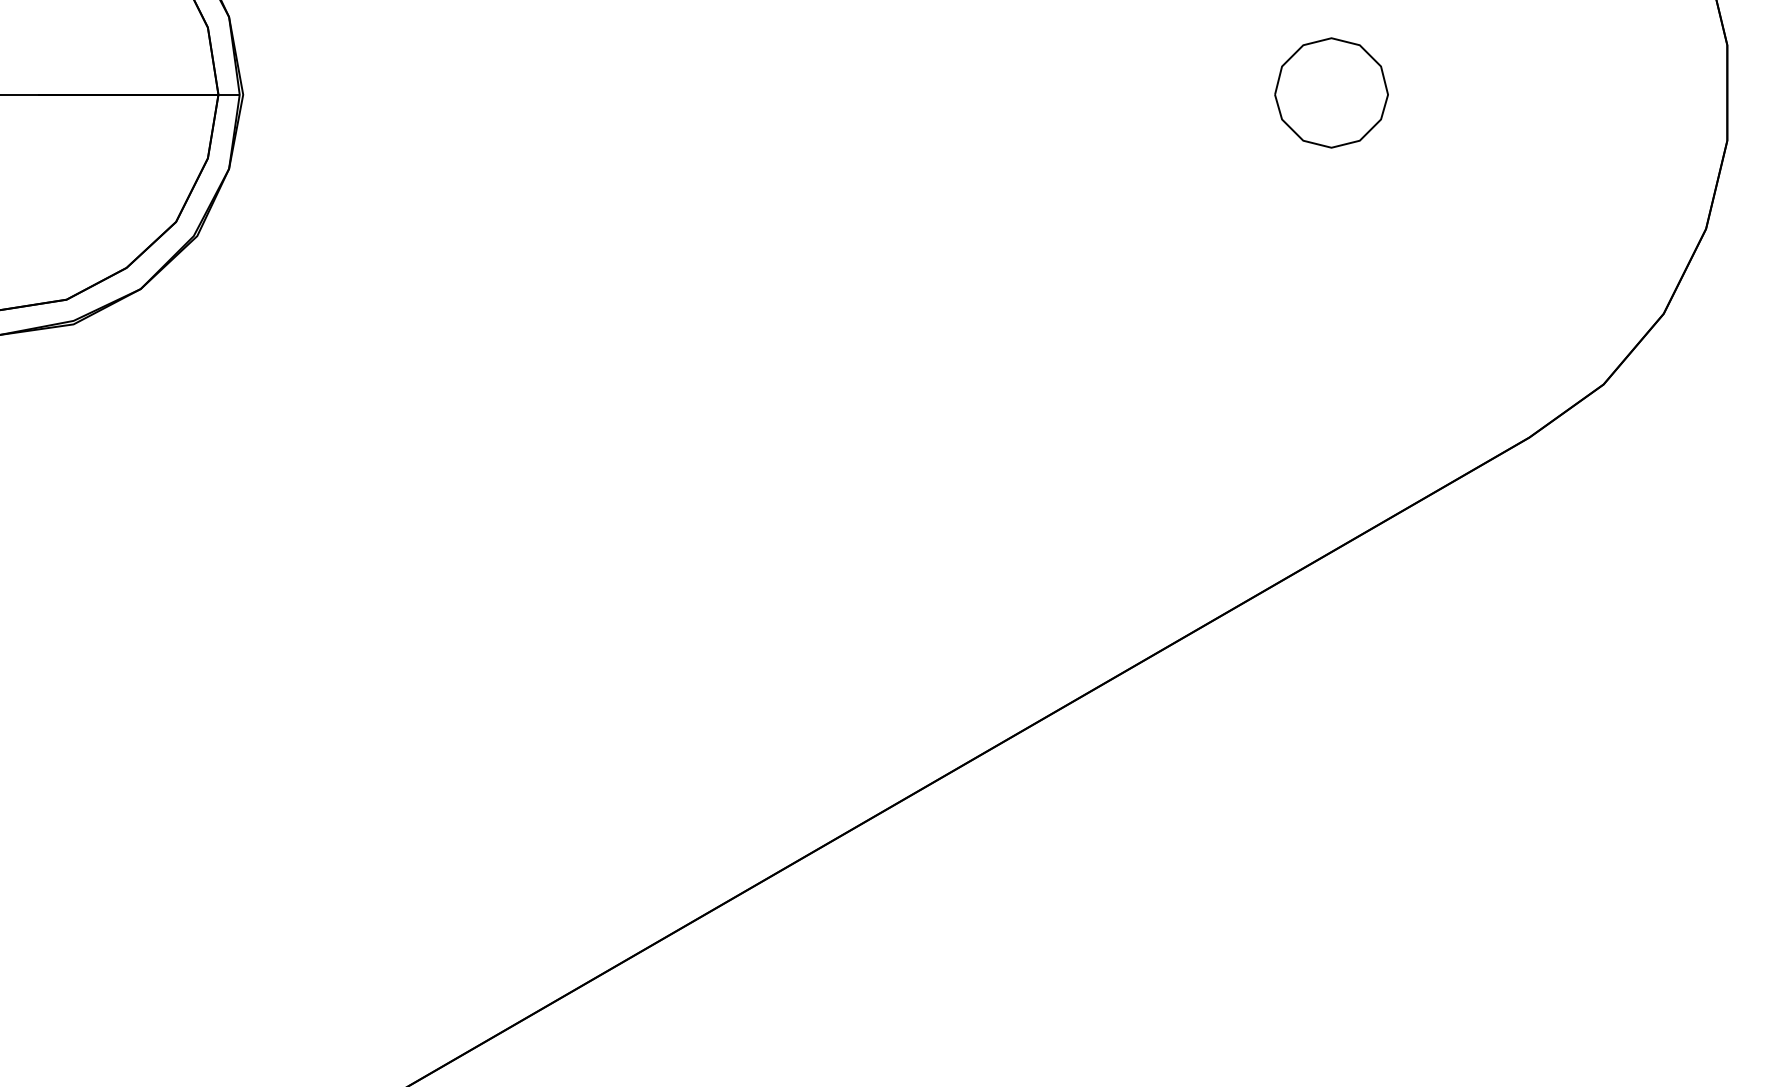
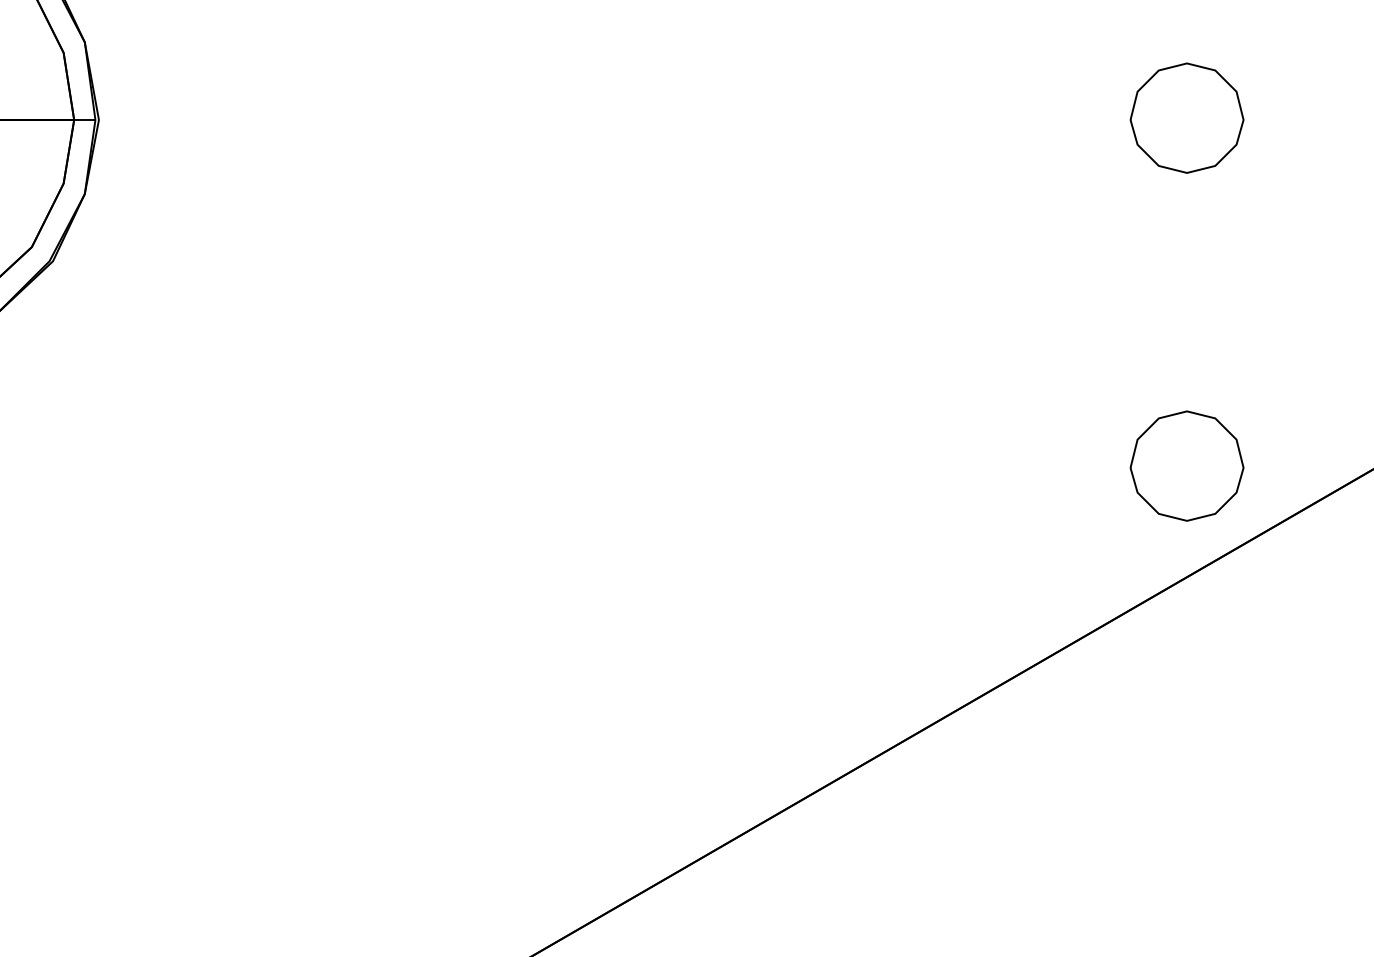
part: (1331, 440) -> (1186, 465), added

